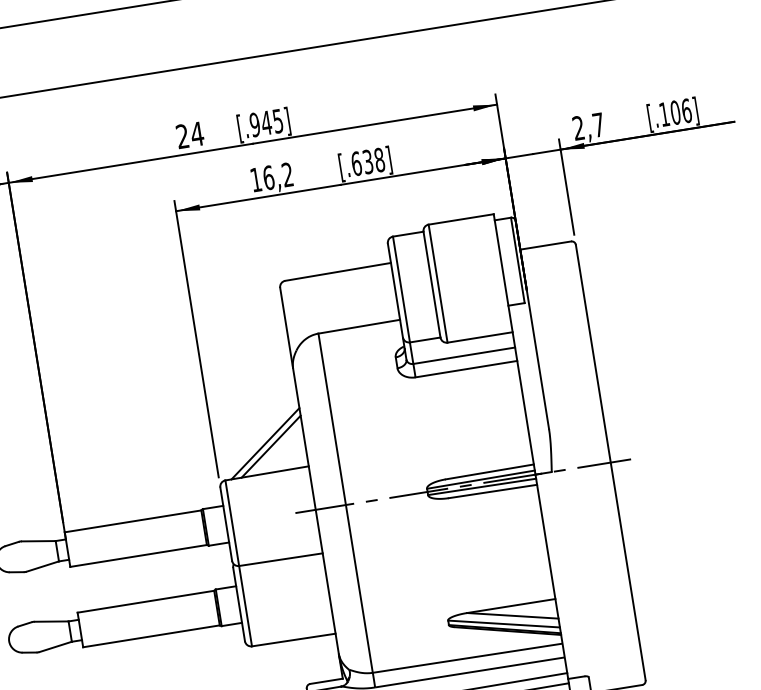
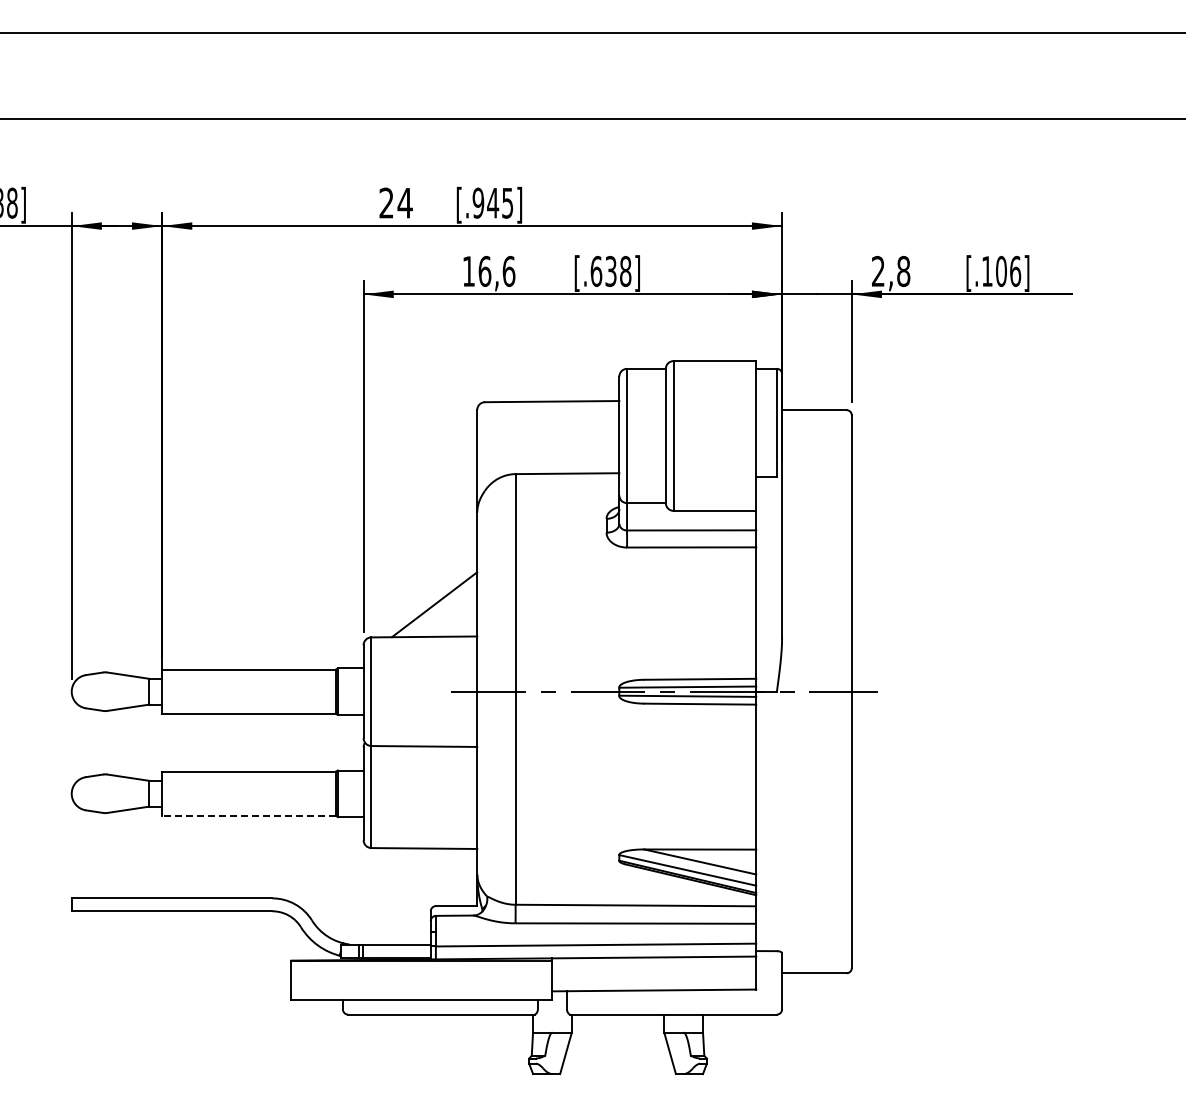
text: (598, 125) -> (903, 271), 2,7 -> 2,8
text: (287, 174) -> (508, 271), 16,2 -> 16,6
line: (265, 443) -> (428, 599), removed
line: (151, 636) -> (248, 815), solid -> dashed

